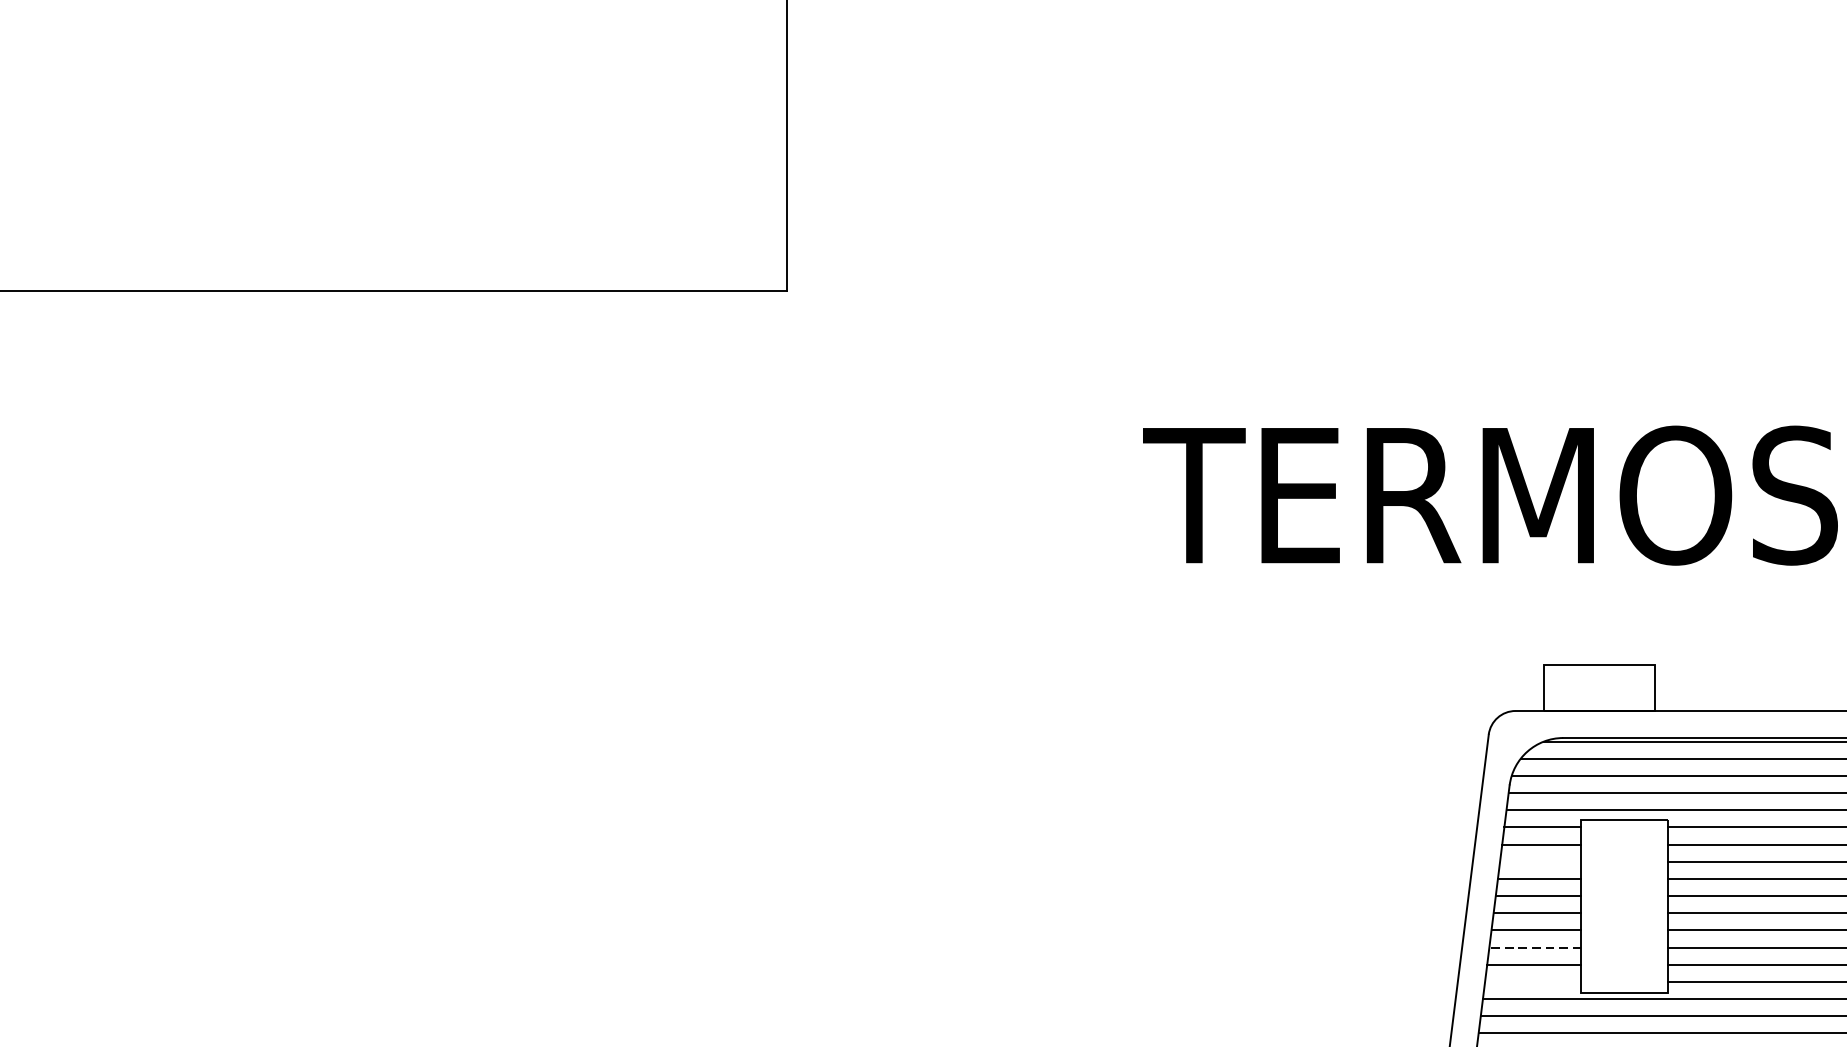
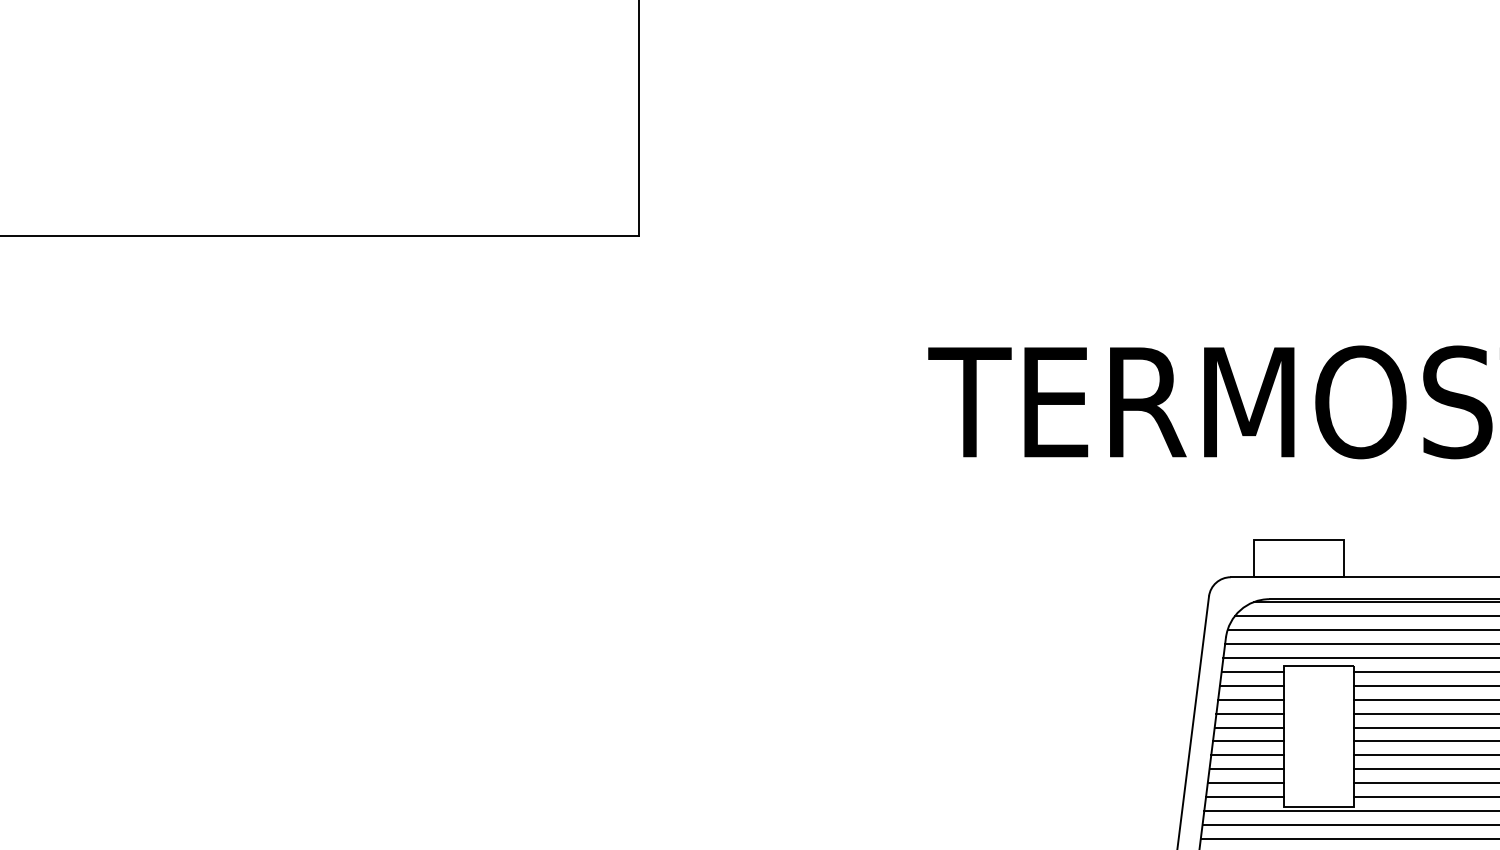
line: (1541, 861) -> (1251, 699), added
line: (1534, 947) -> (1246, 769), dashed -> solid
line: (1533, 982) -> (1245, 797), added

